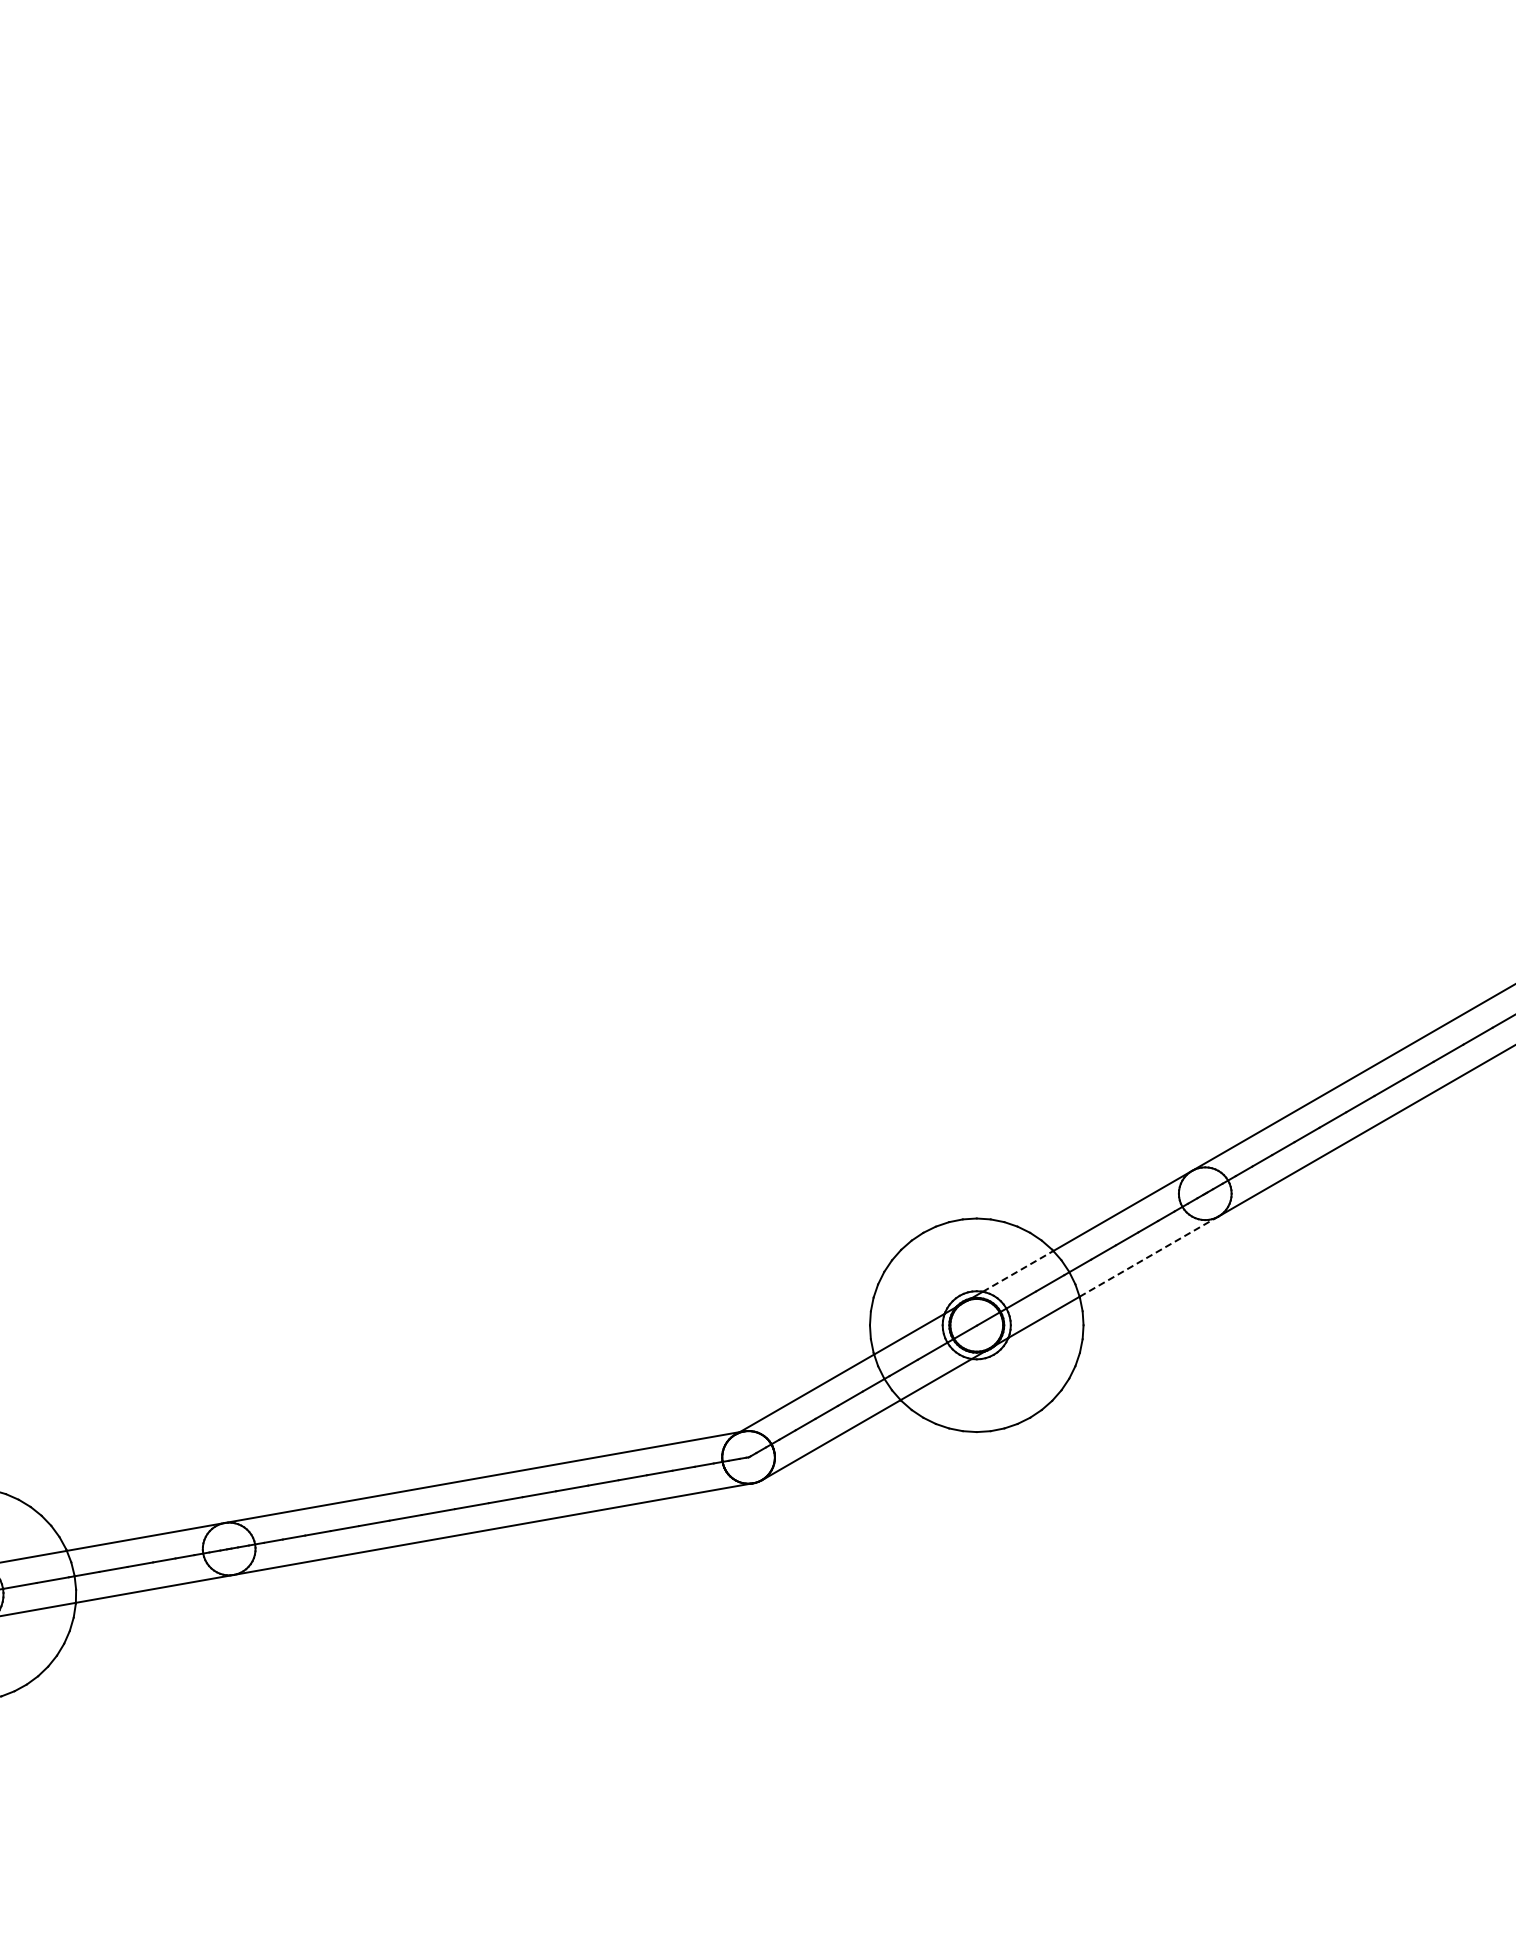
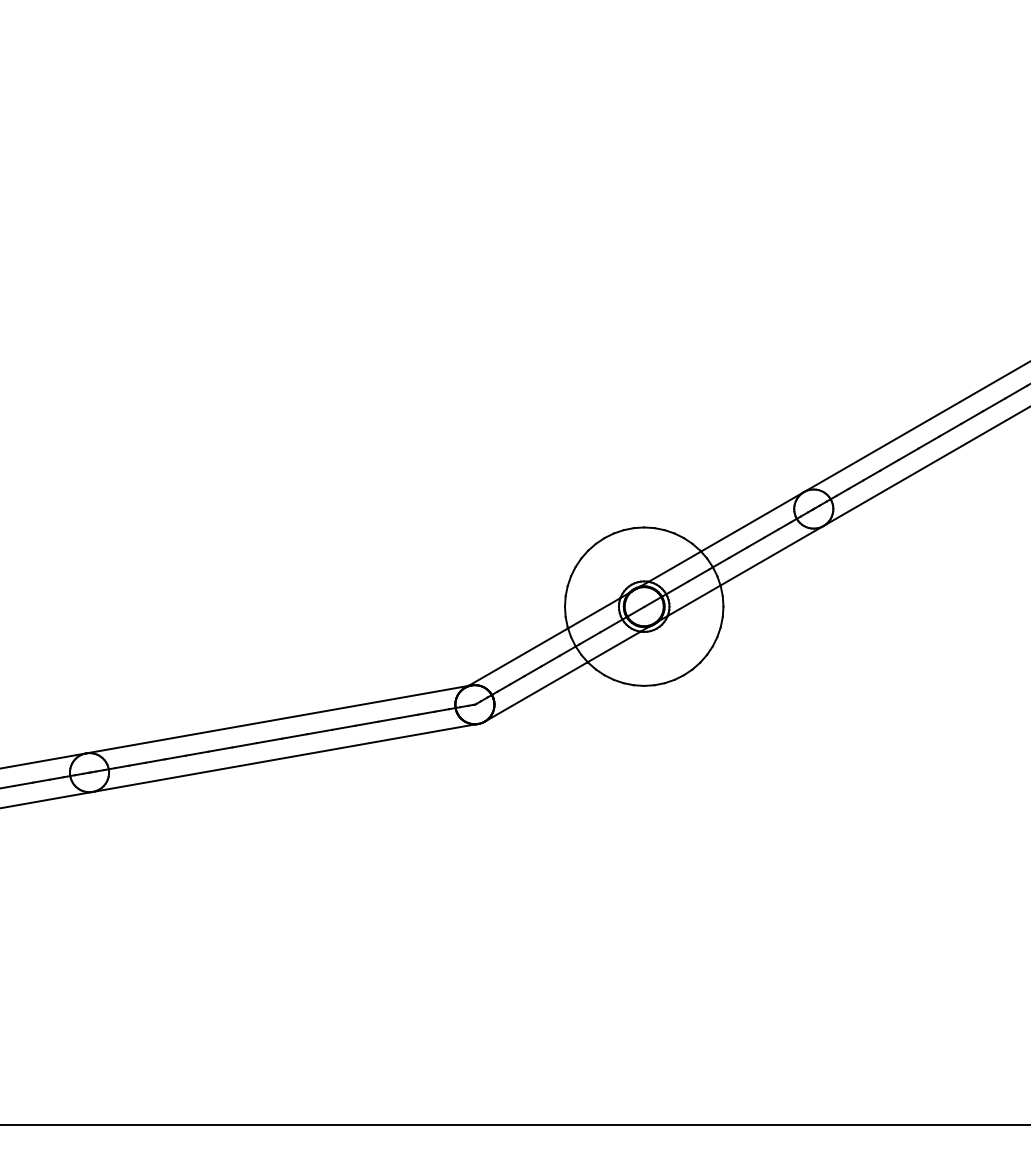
line: (1149, 1256) -> (772, 555), dashed -> solid
line: (1018, 1271) -> (675, 566), dashed -> solid

